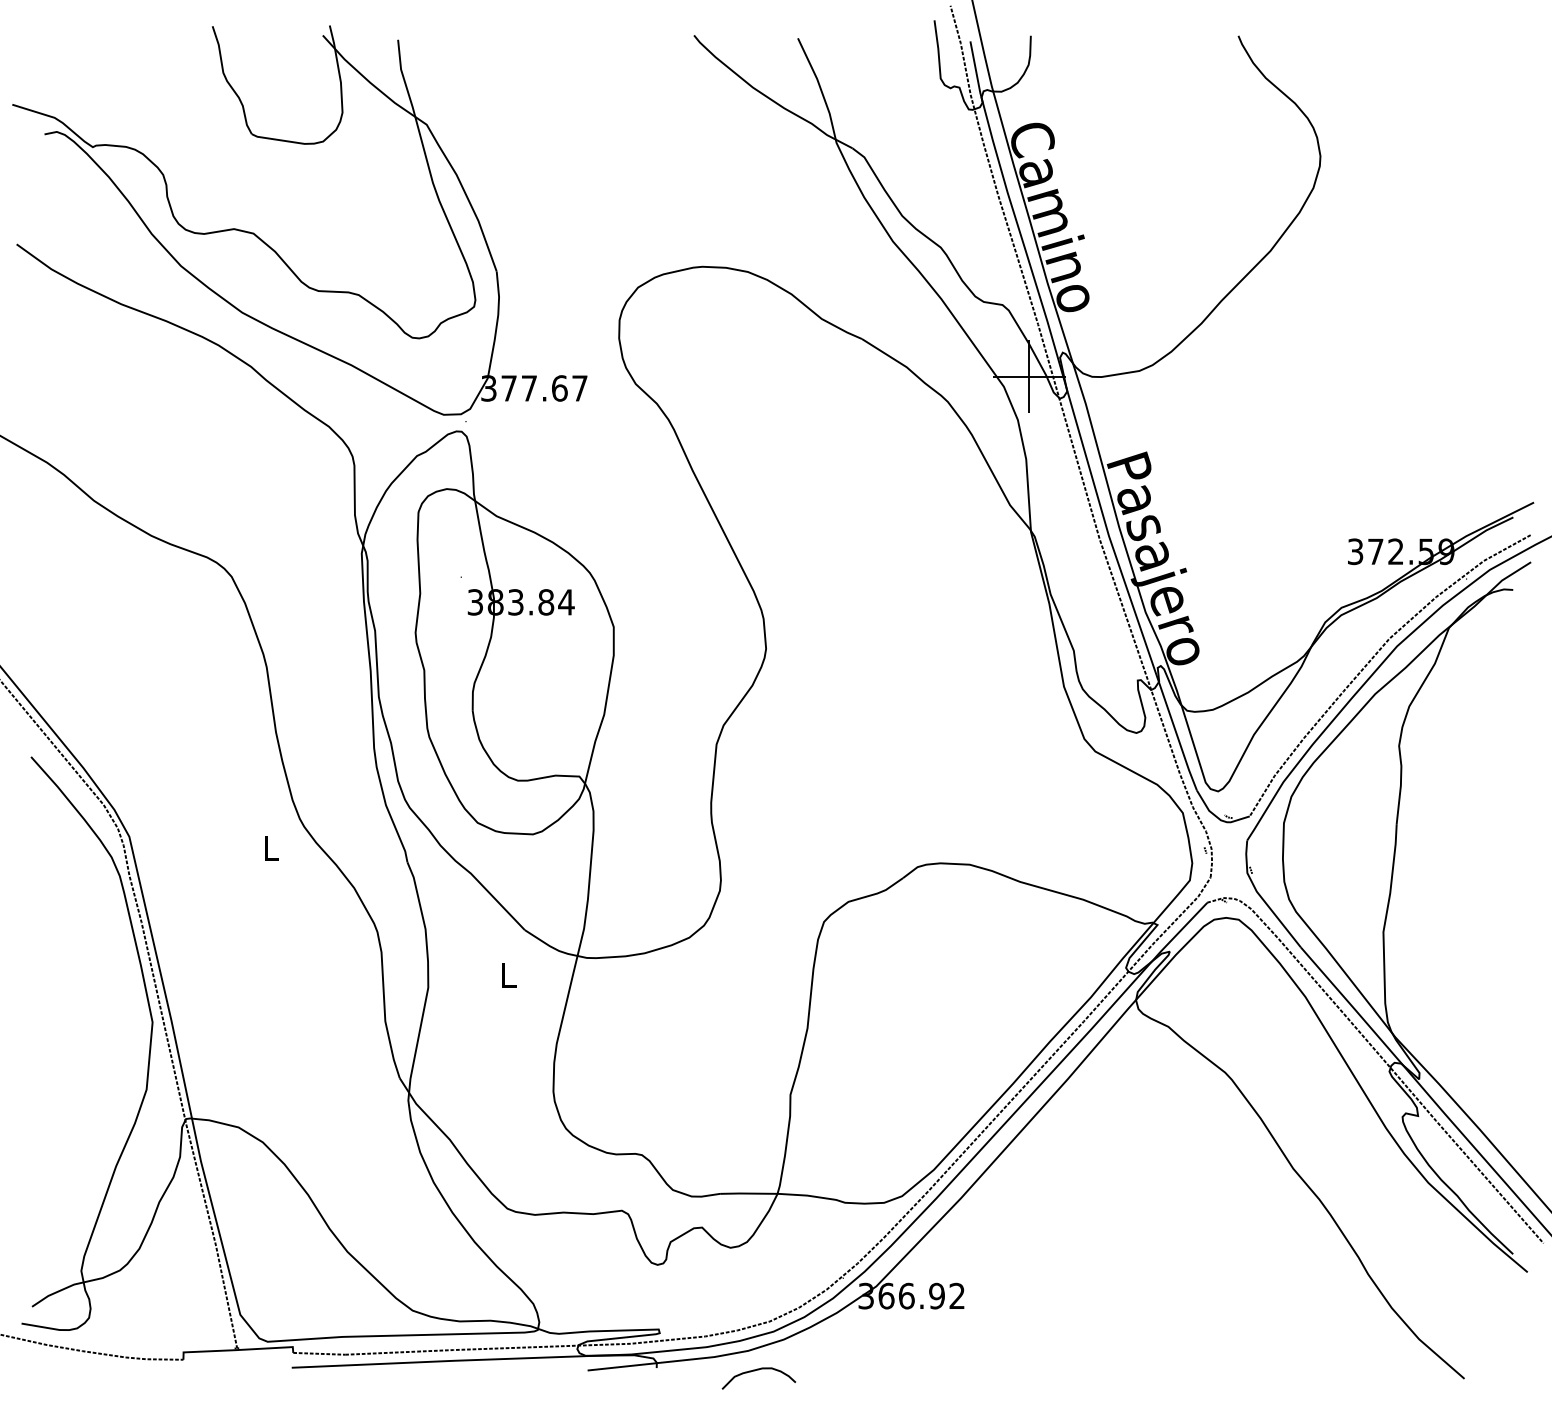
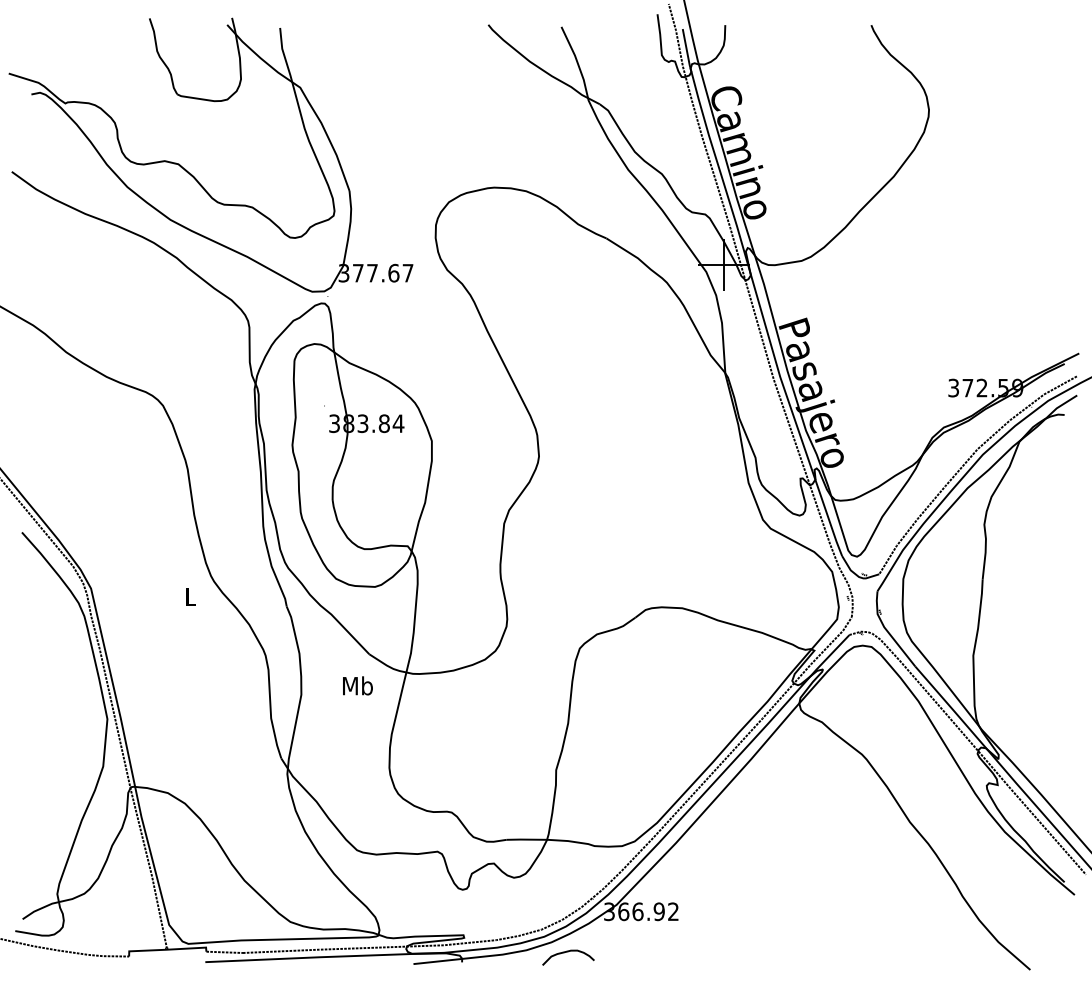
text: (508, 974) -> (357, 685), L -> Mb
curve: (755, 1371) -> (566, 952), moved

